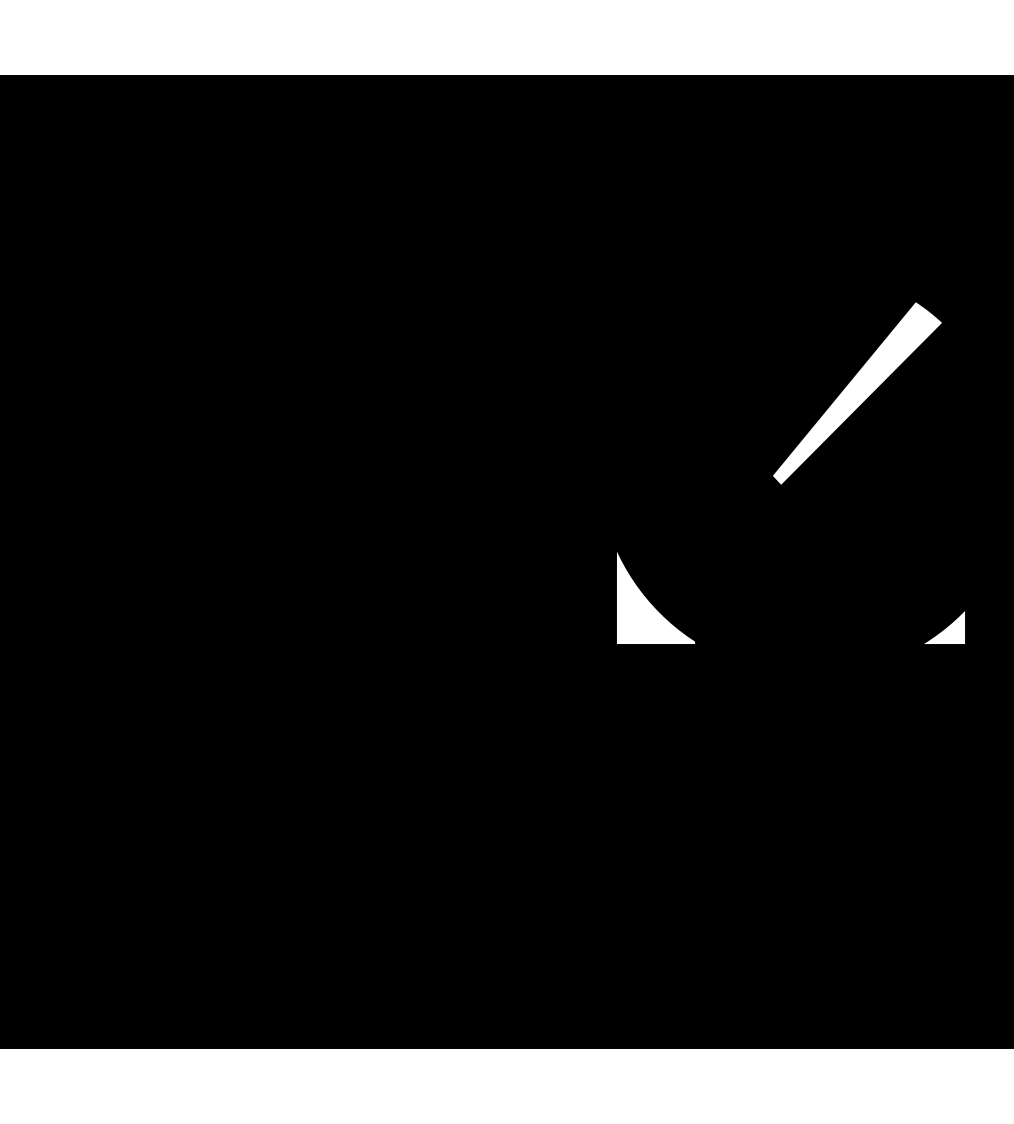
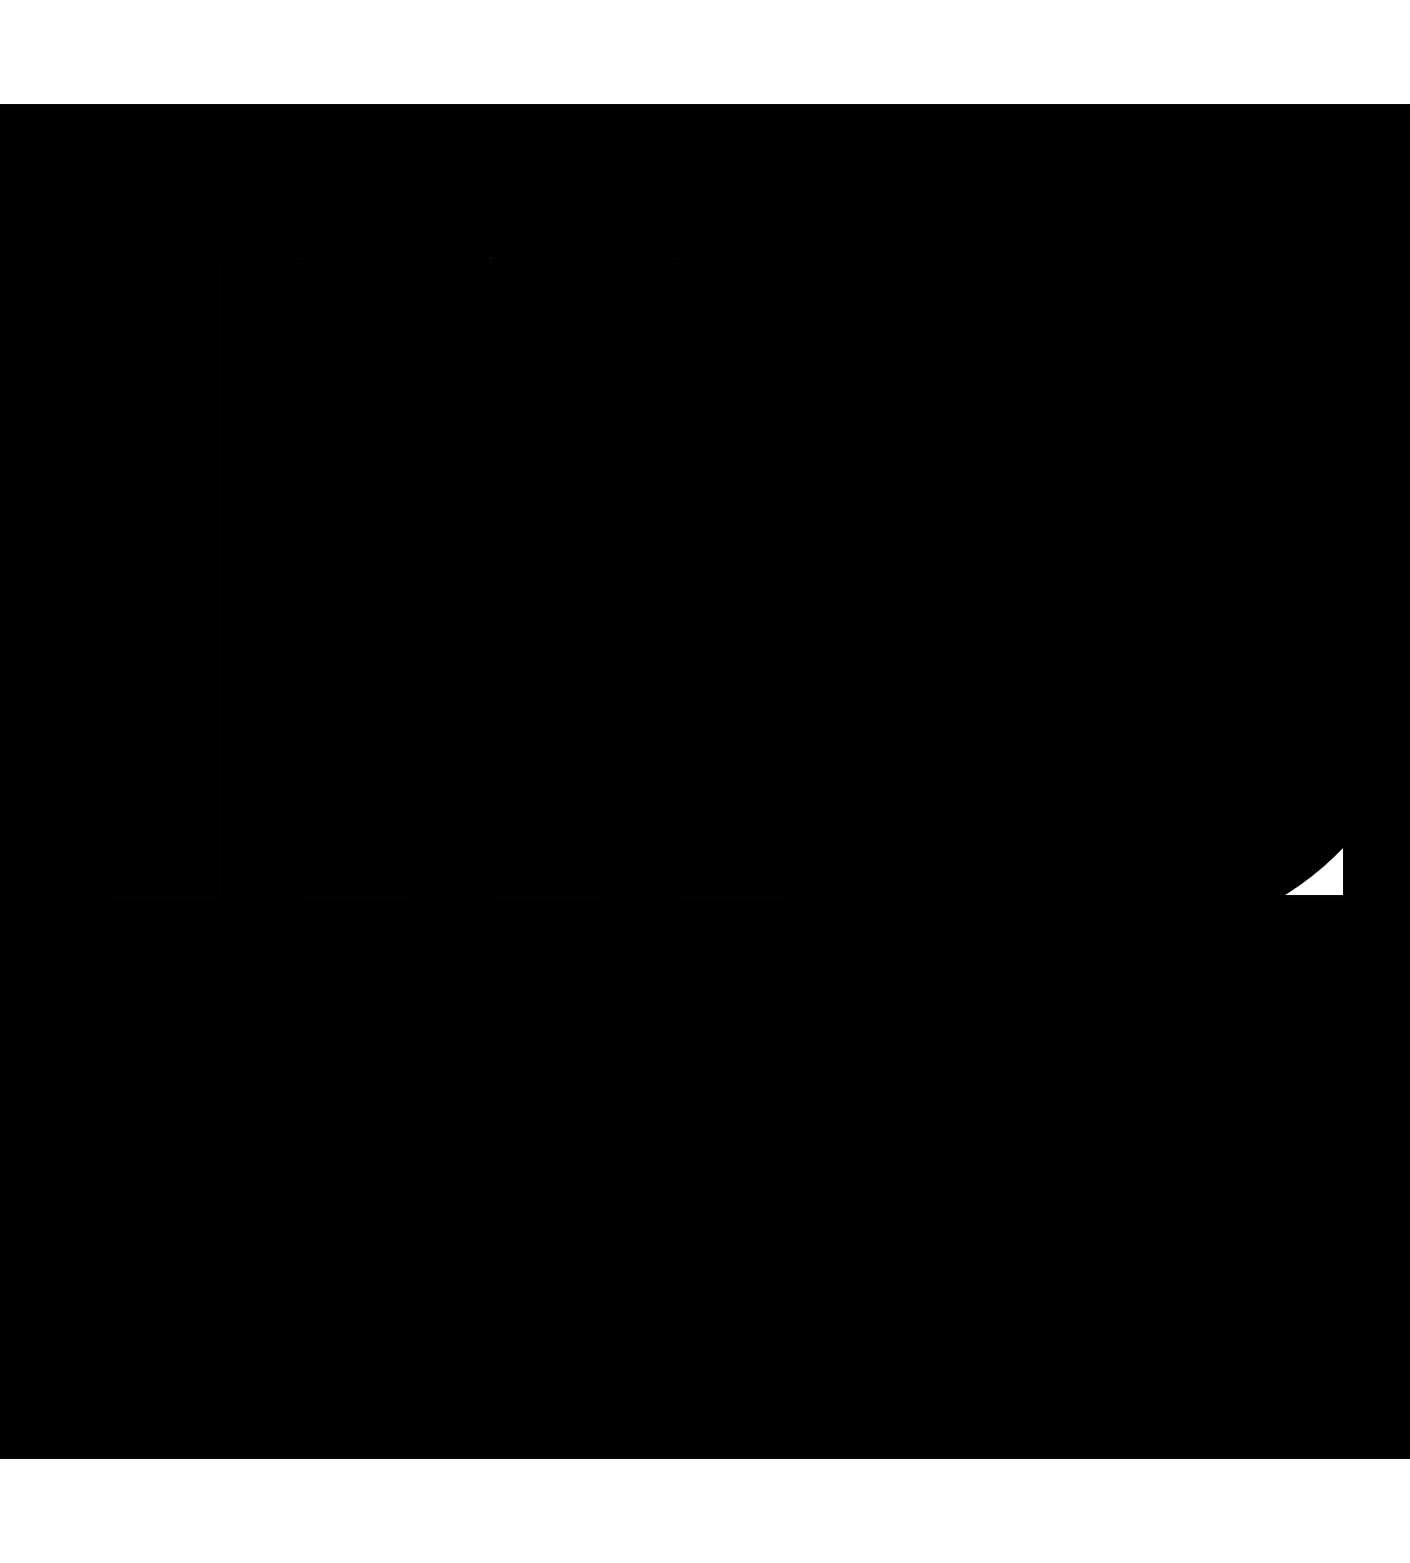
fill: (857, 393) -> (1192, 547), added
fill: (655, 595) -> (911, 828), added

